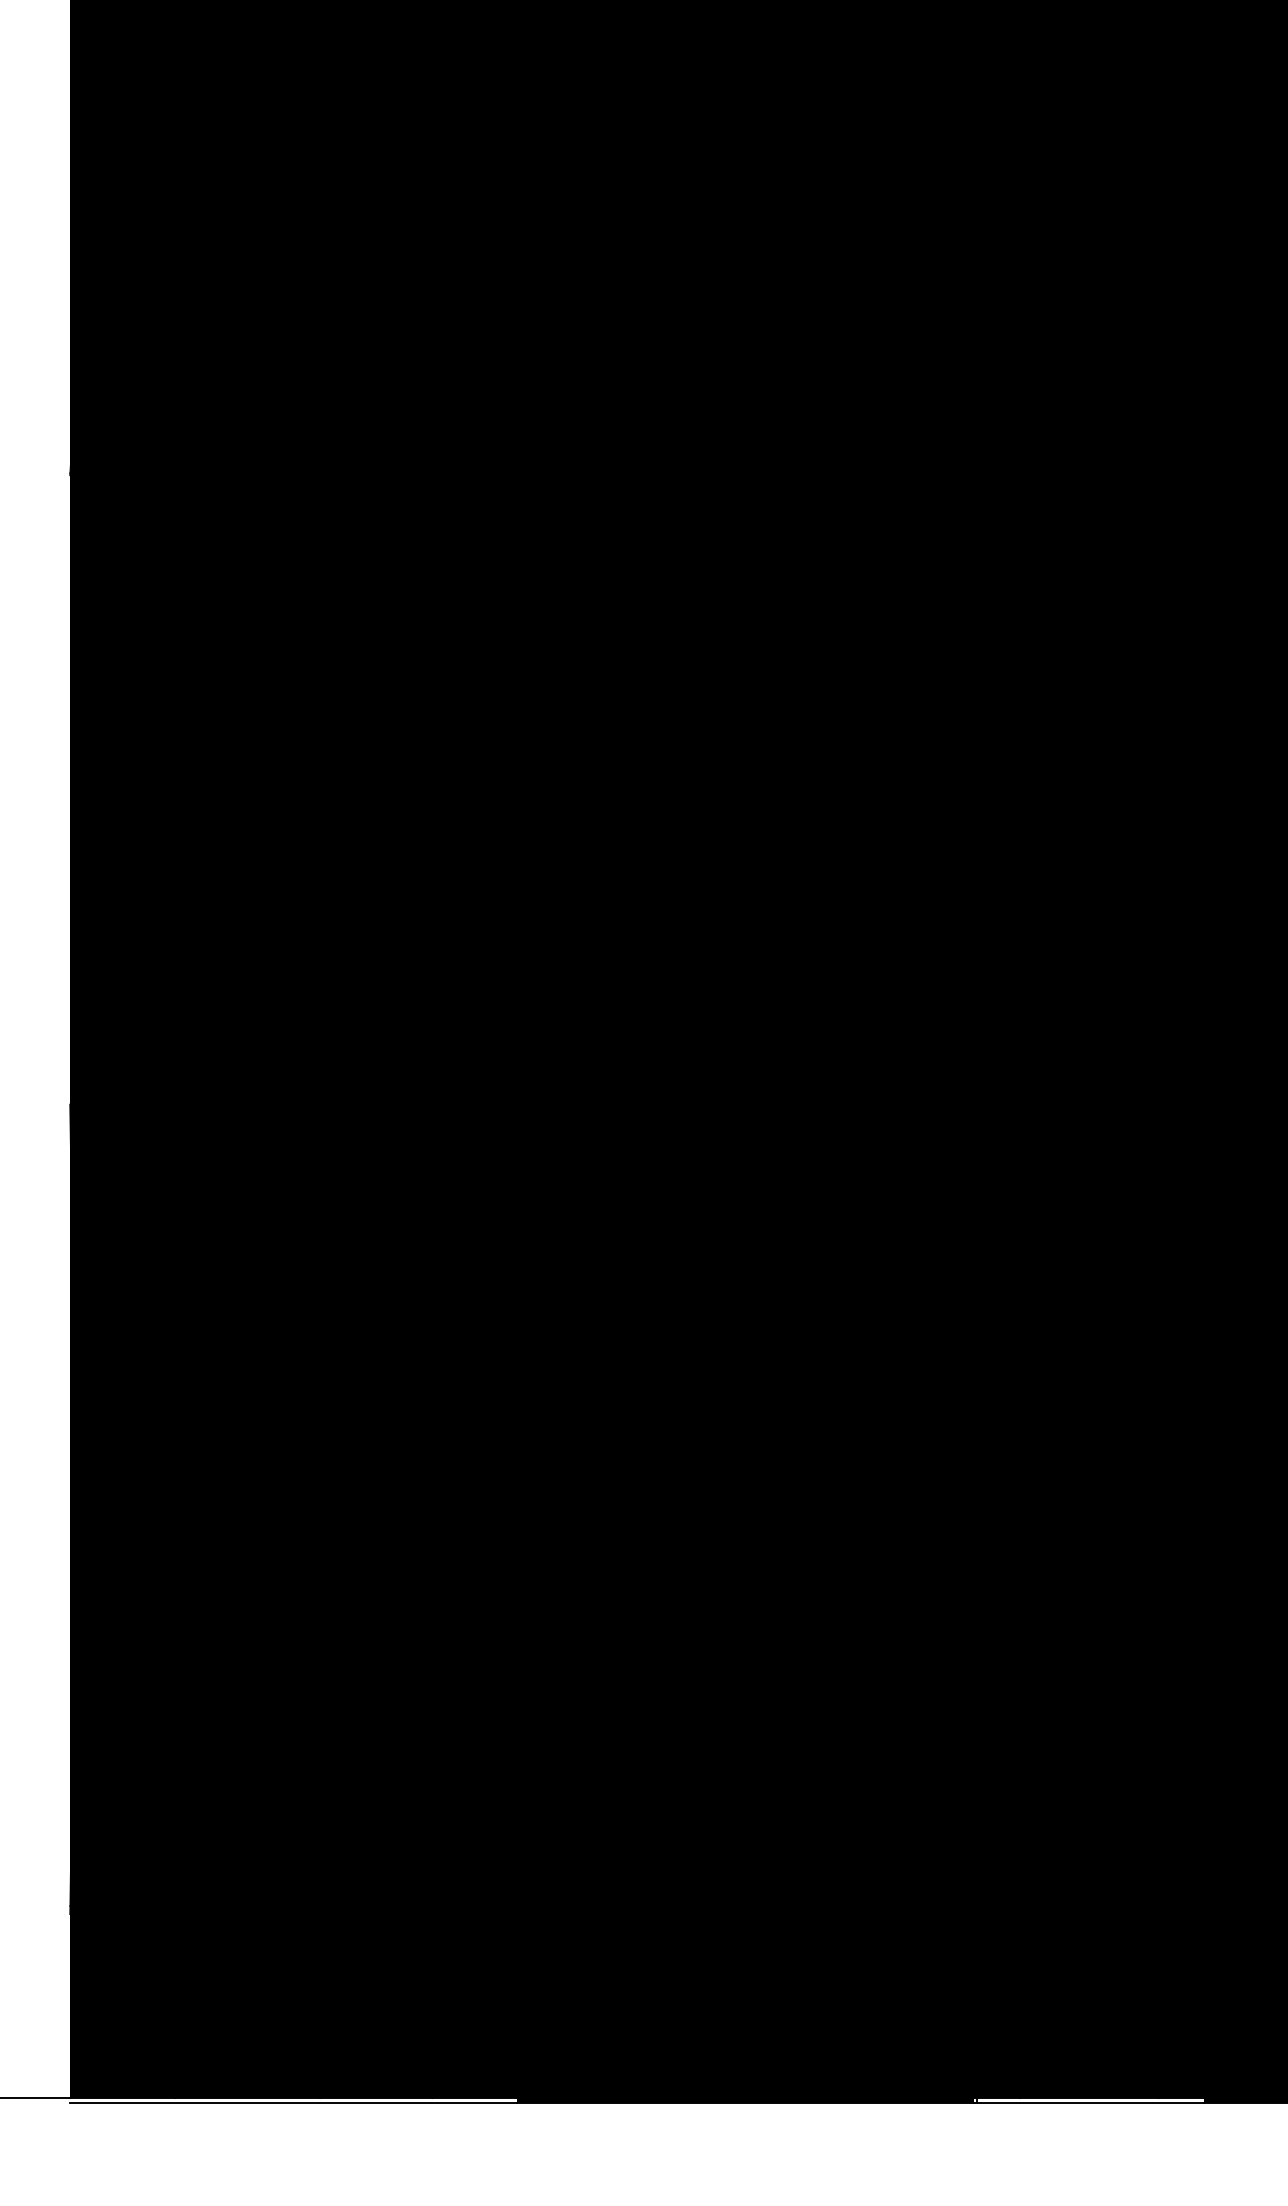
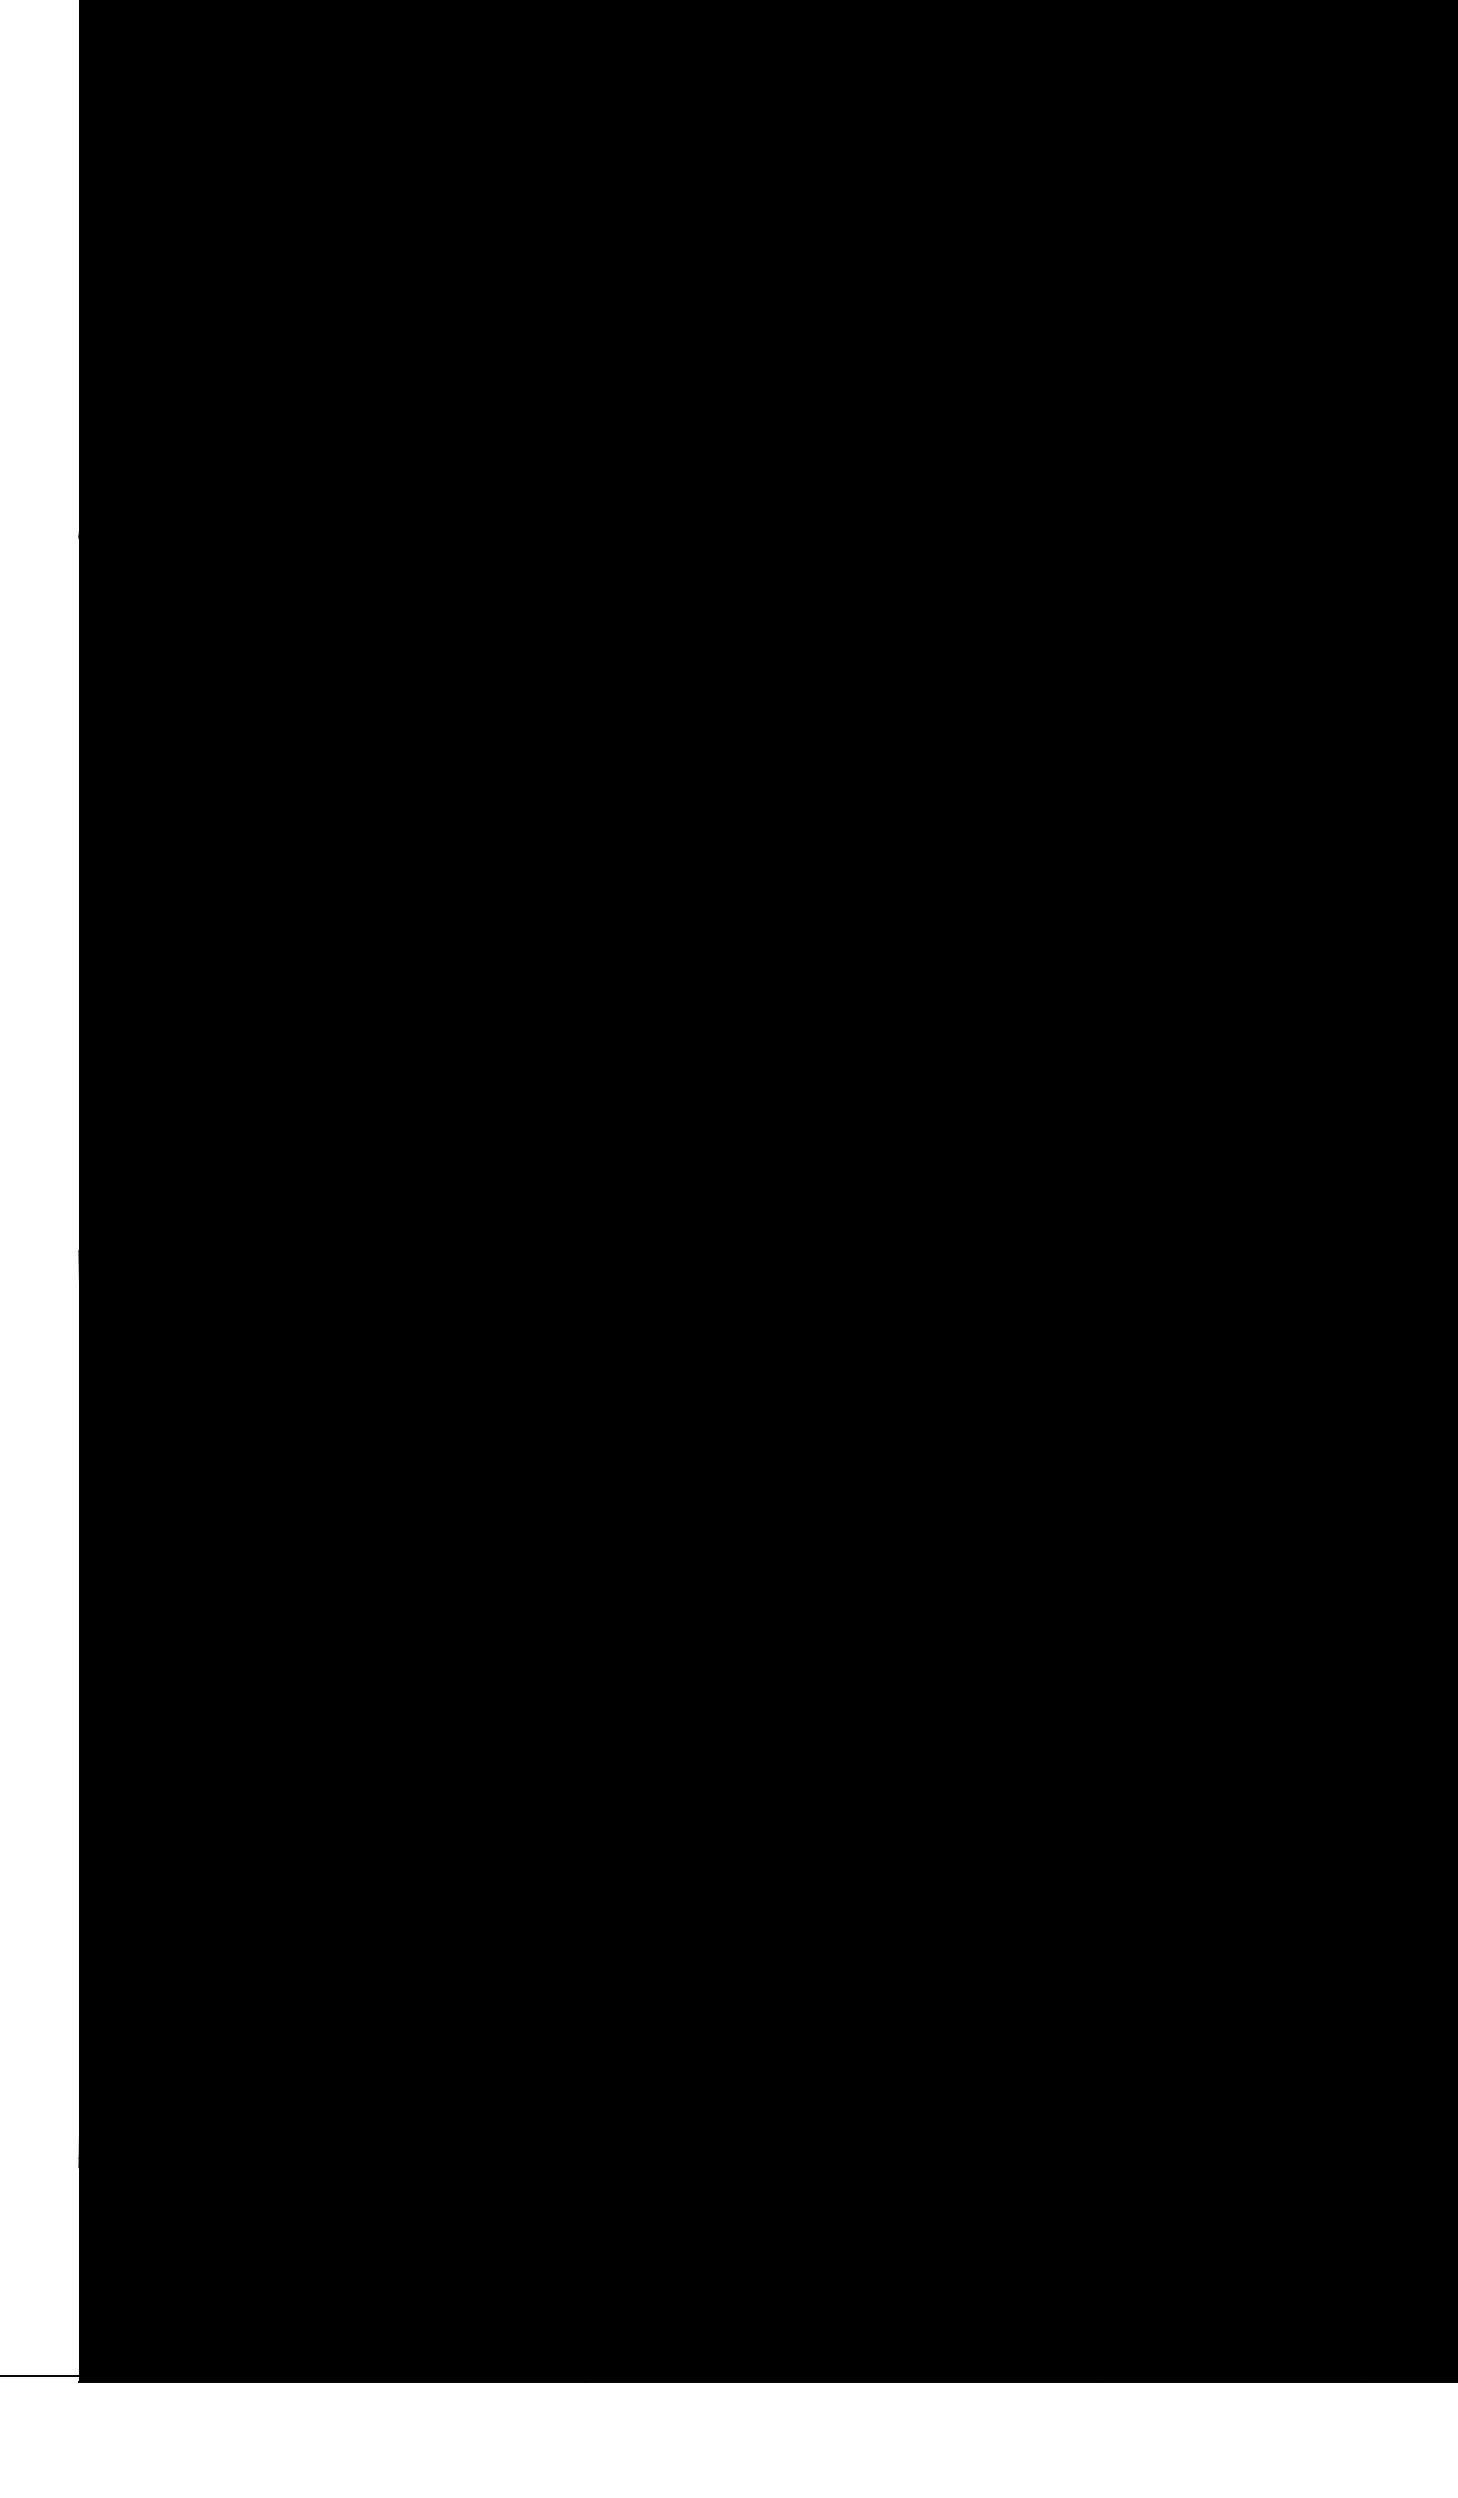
fill: (293, 2100) -> (332, 2378), added
fill: (1088, 2100) -> (1232, 2378), added

